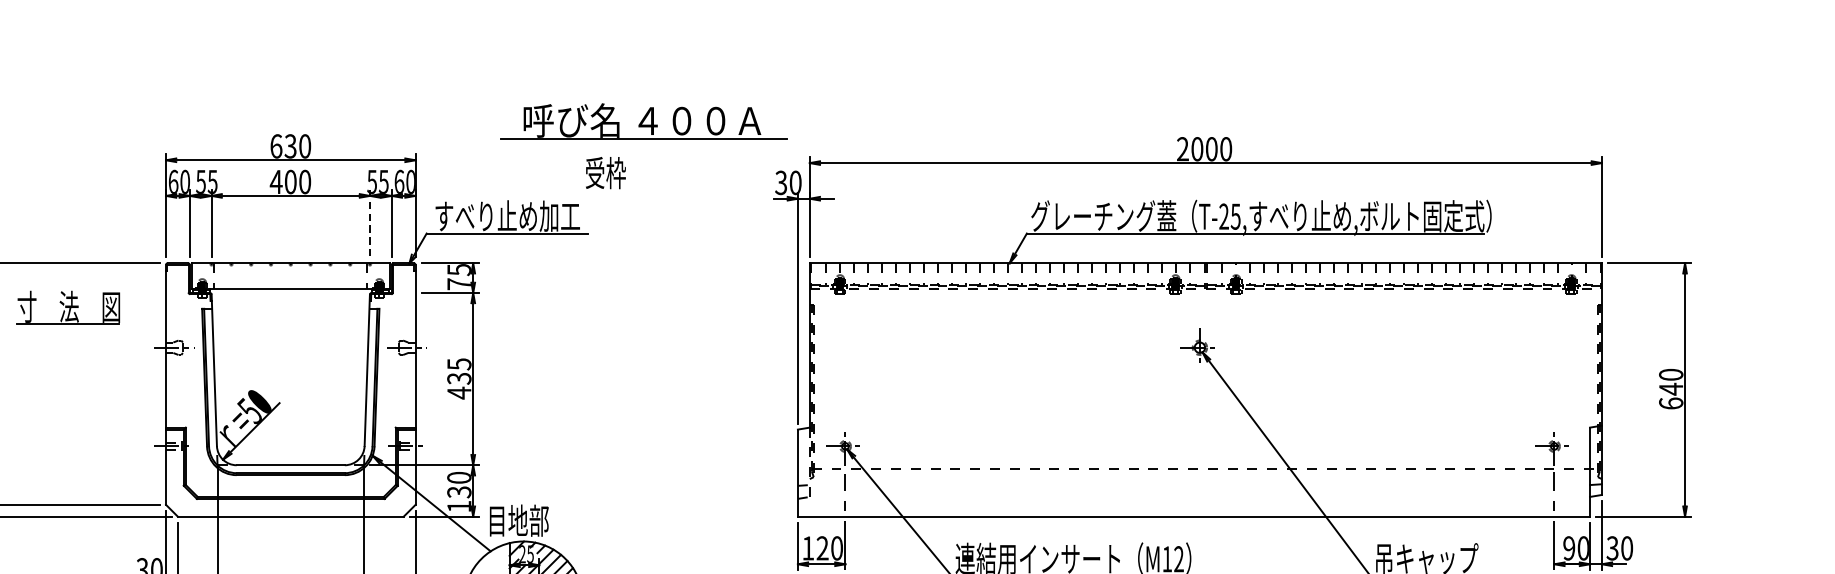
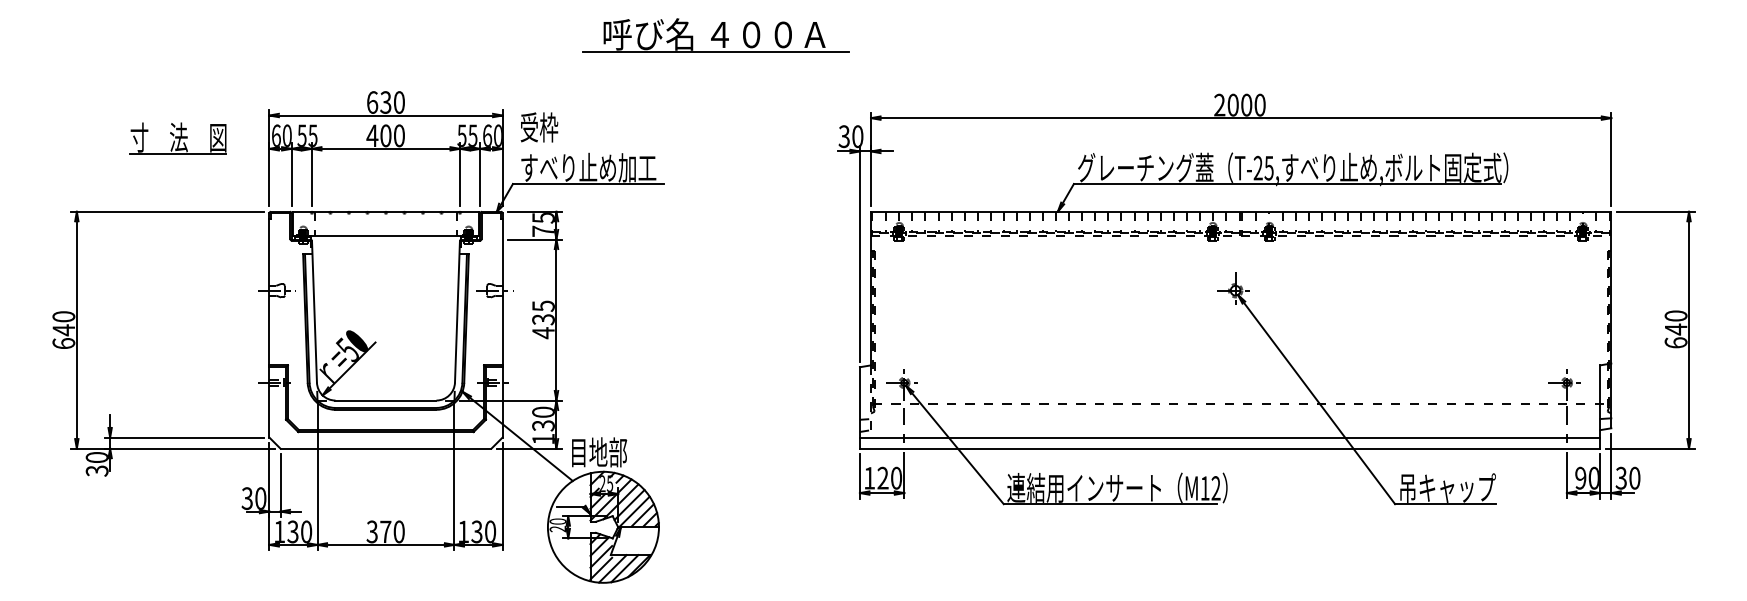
part: (643, 121) -> (715, 35), moved
text: (605, 173) -> (539, 127), moved
line: (370, 224) -> (460, 175), dashed -> solid
part: (67, 307) -> (177, 138), moved
line: (1193, 504) -> (1229, 437), added

